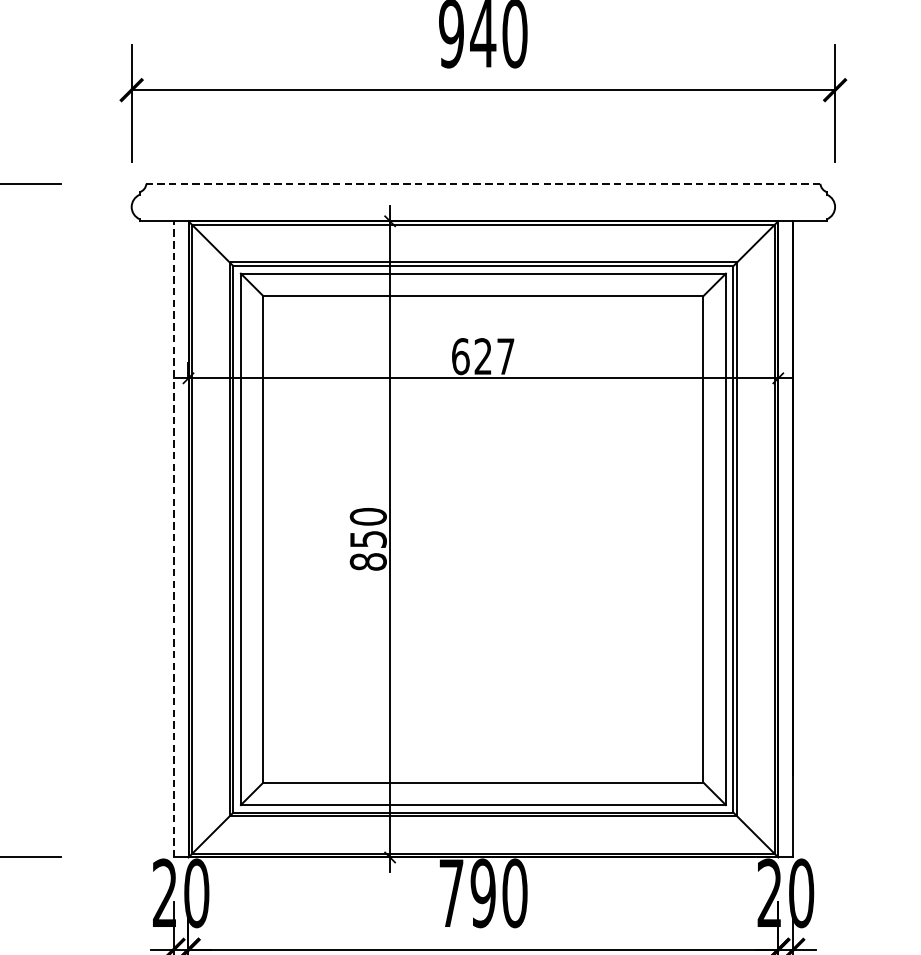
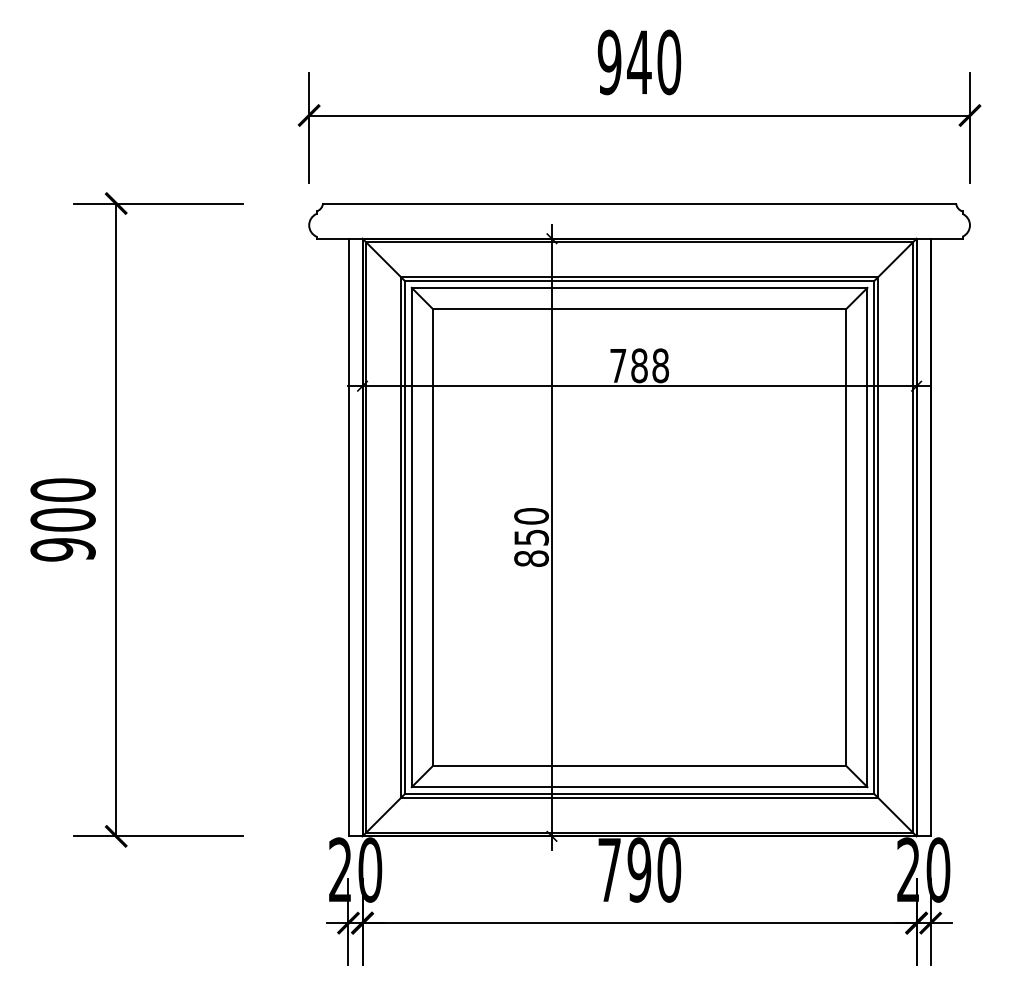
line: (483, 183) -> (639, 203), dashed -> solid
text: (483, 356) -> (639, 365), 627 -> 788
line: (173, 539) -> (348, 537), dashed -> solid

